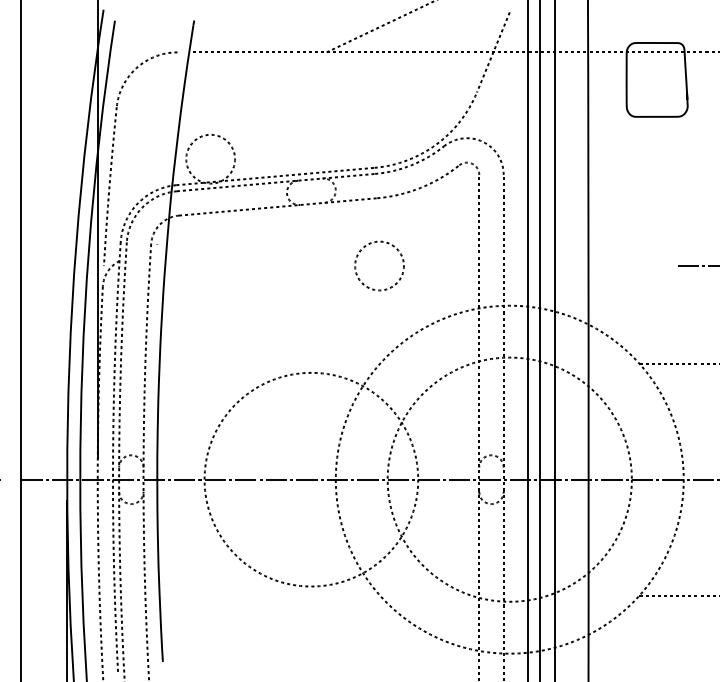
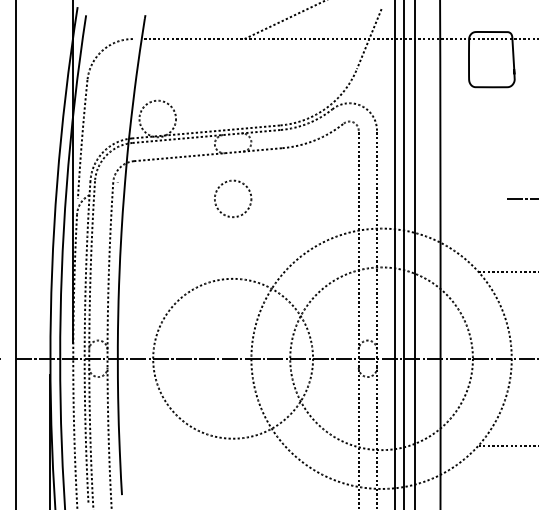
circle: (380, 265) -> (233, 198), moved

